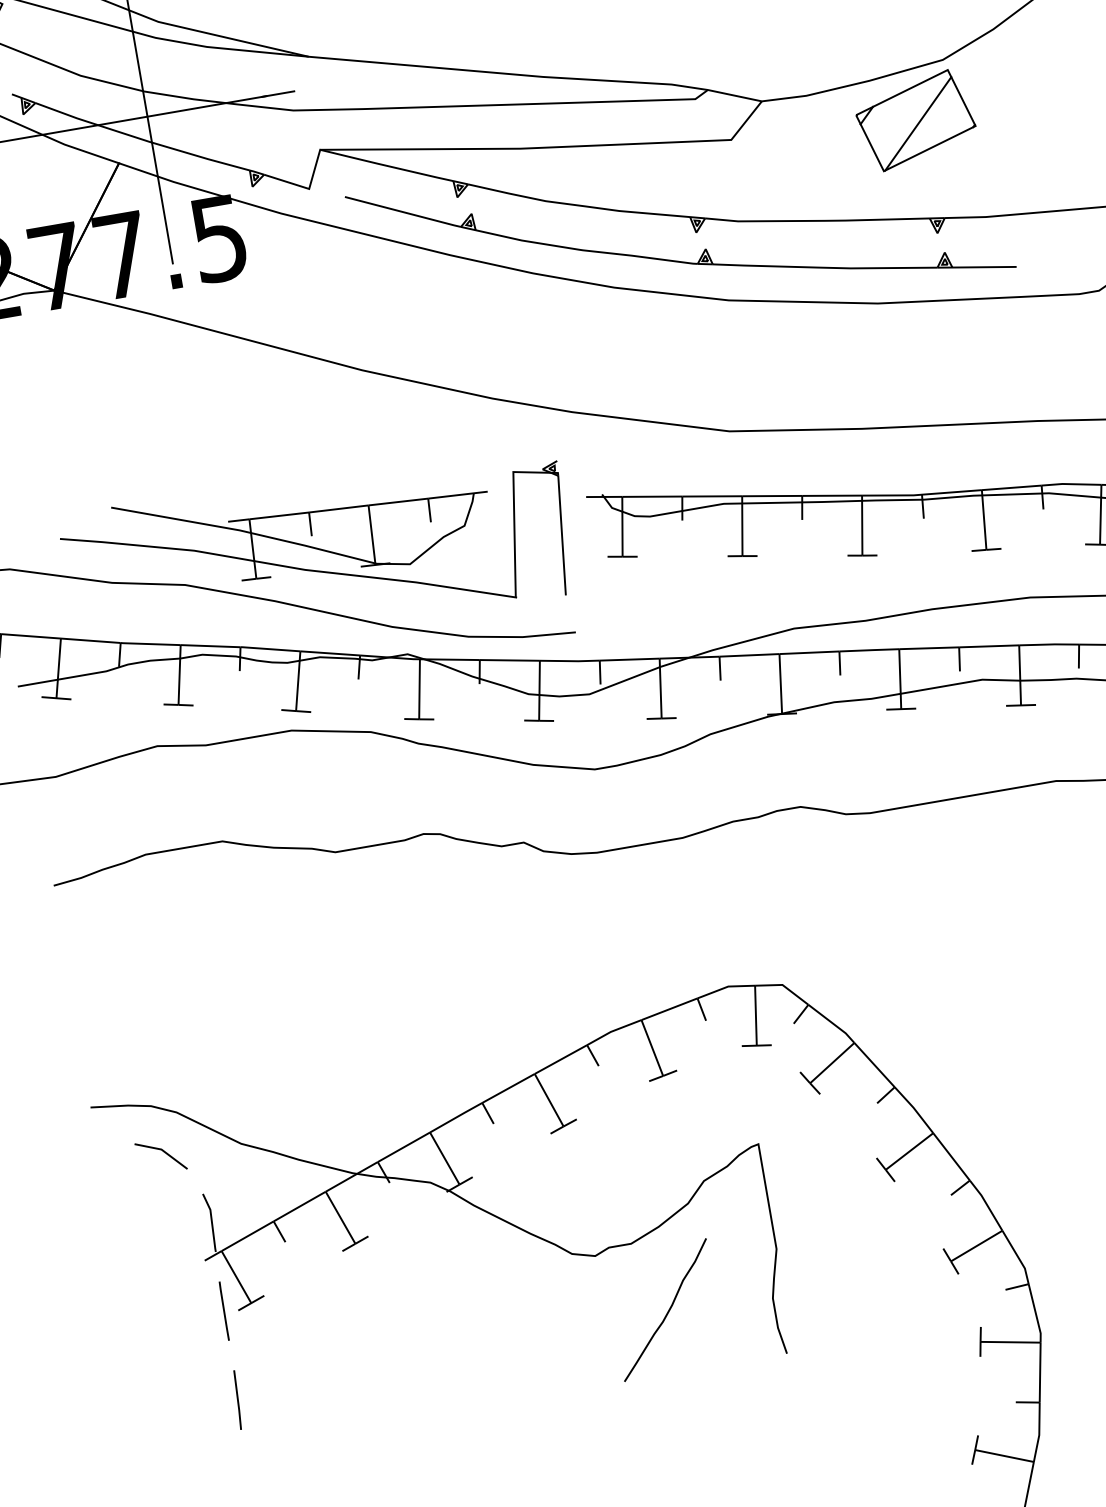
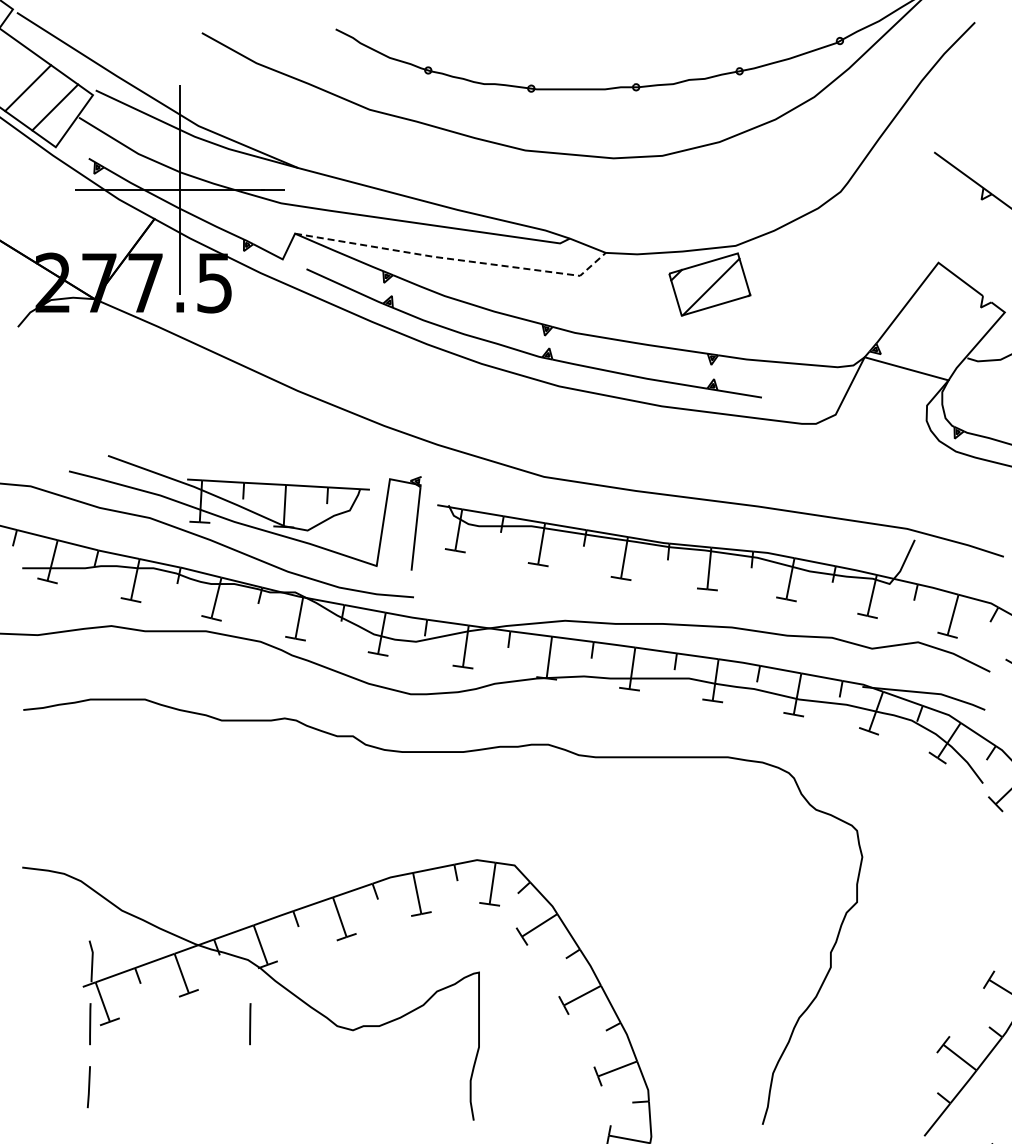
line: (550, 147) -> (454, 259), solid -> dashed
line: (163, 1152) -> (67, 907), removed
line: (449, 1272) -> (250, 1024), added
curve: (667, 1310) -> (396, 1076), removed

